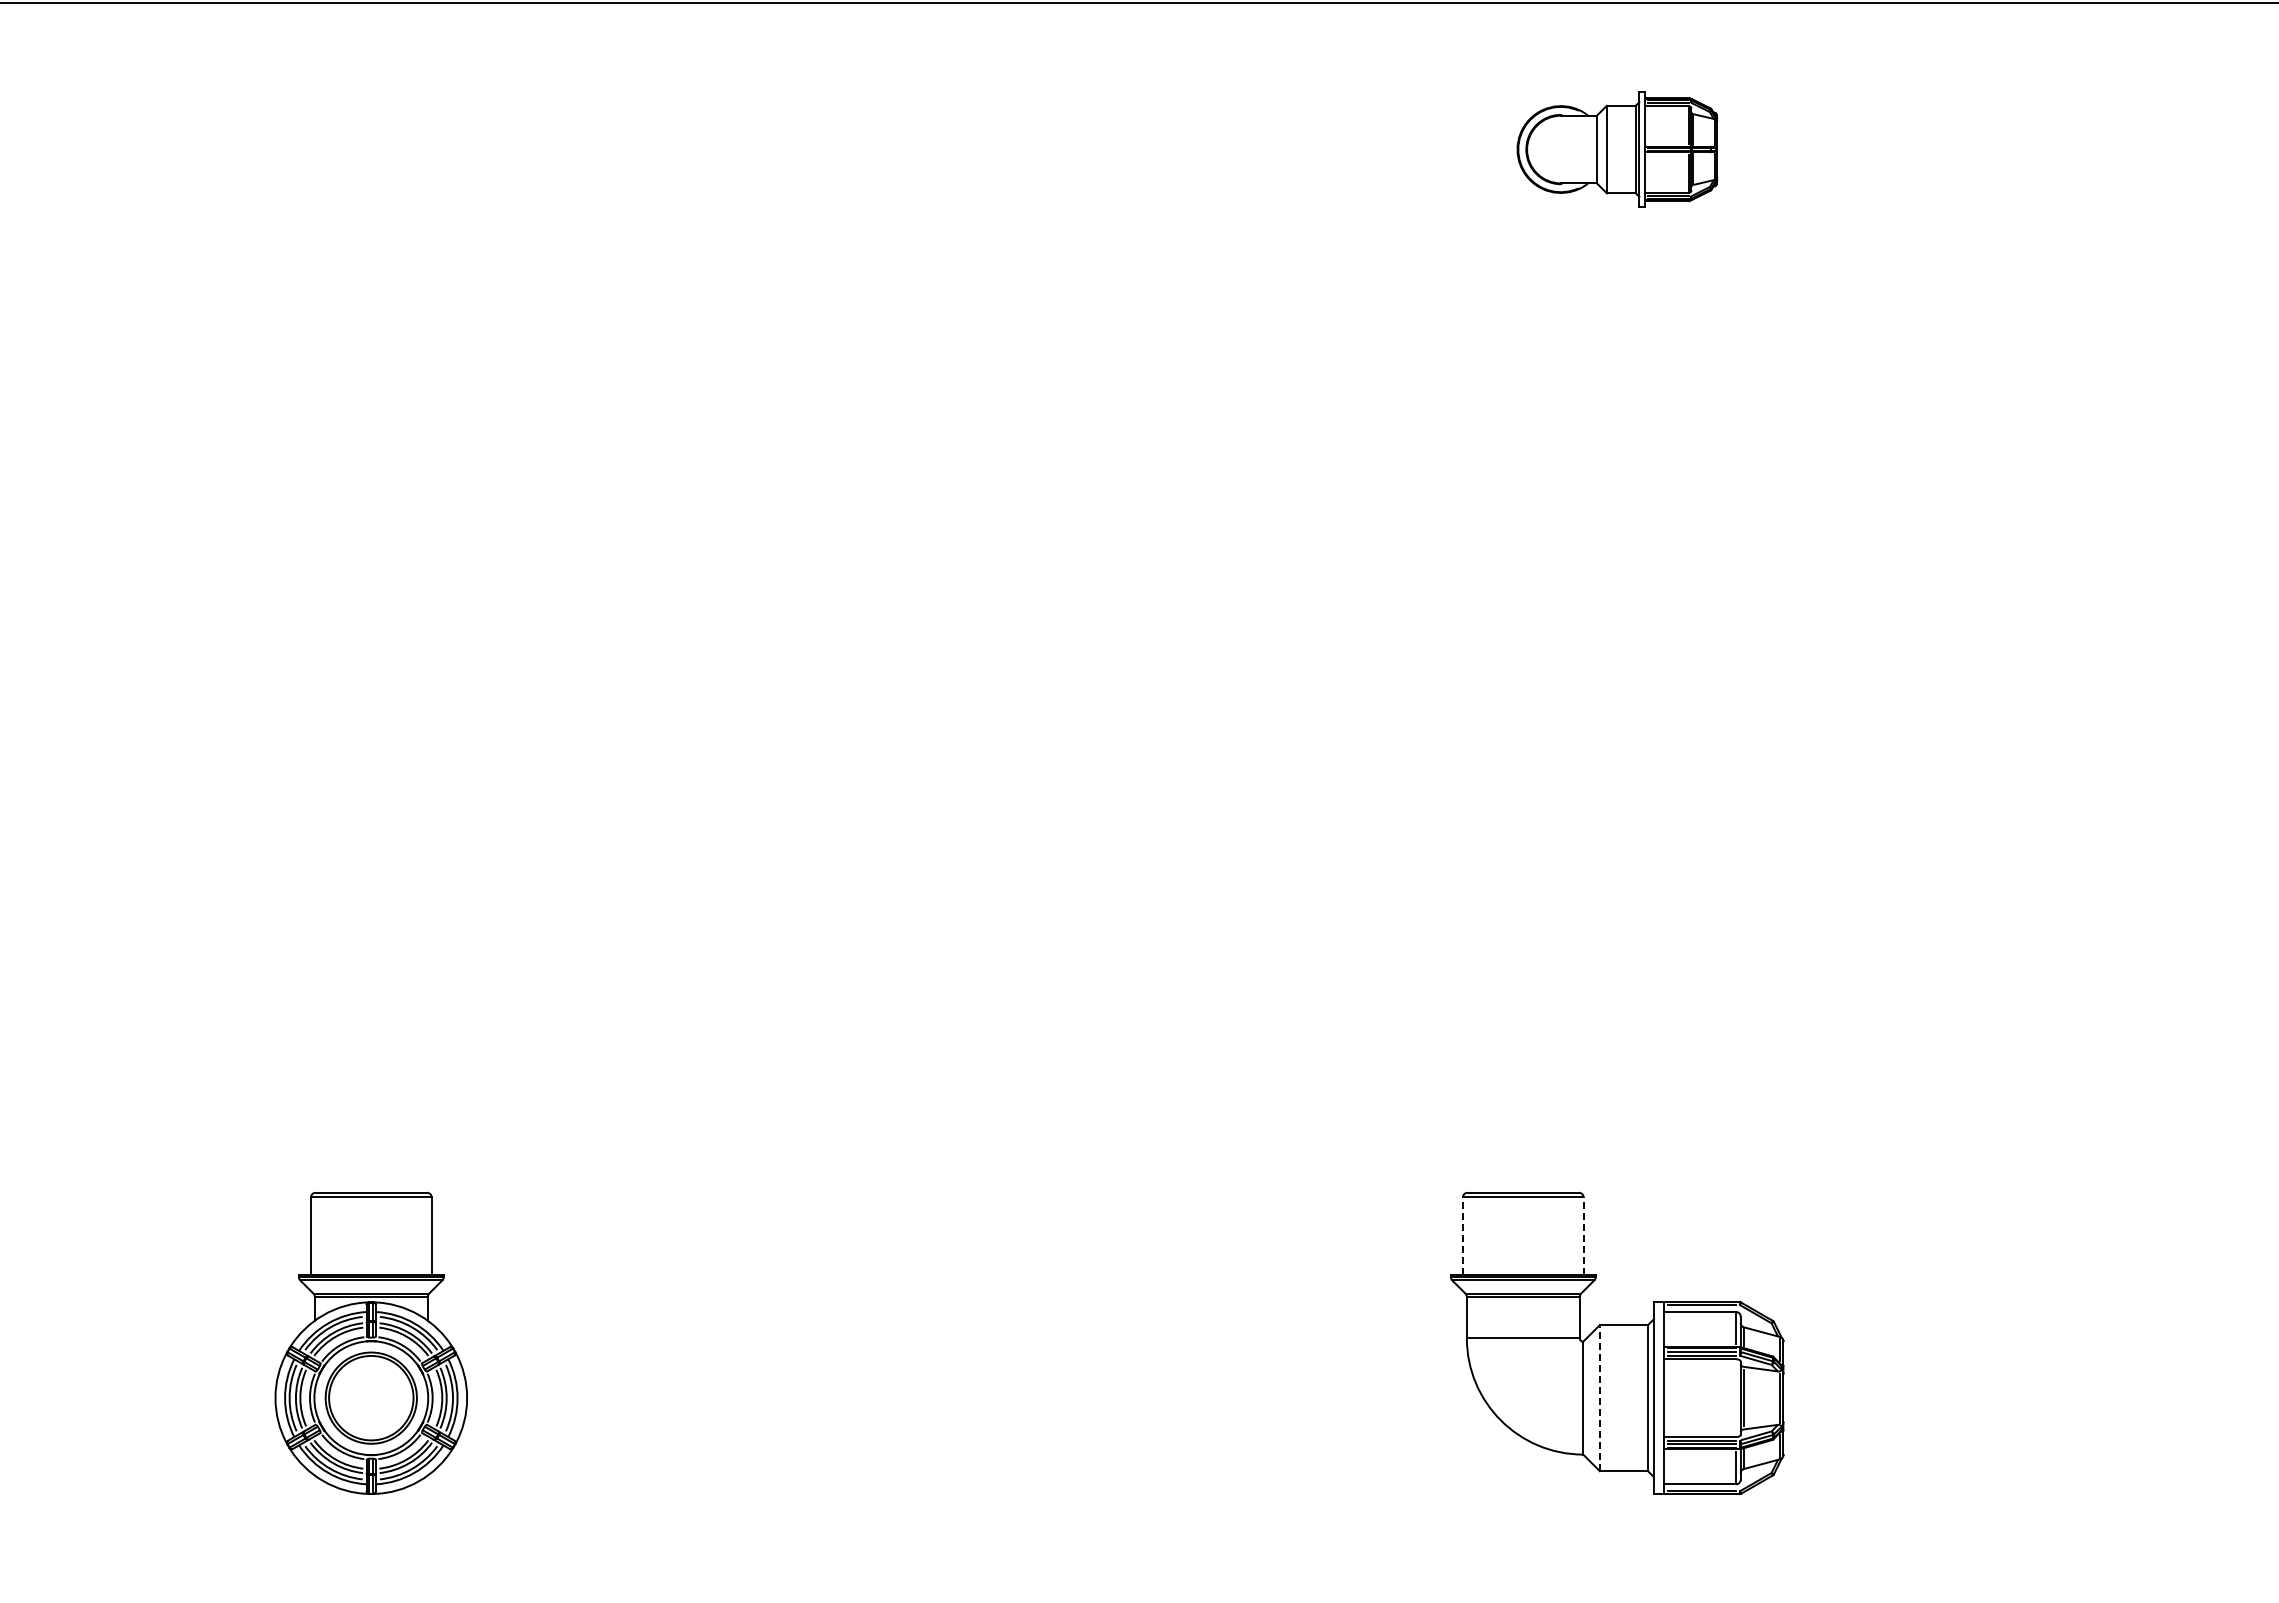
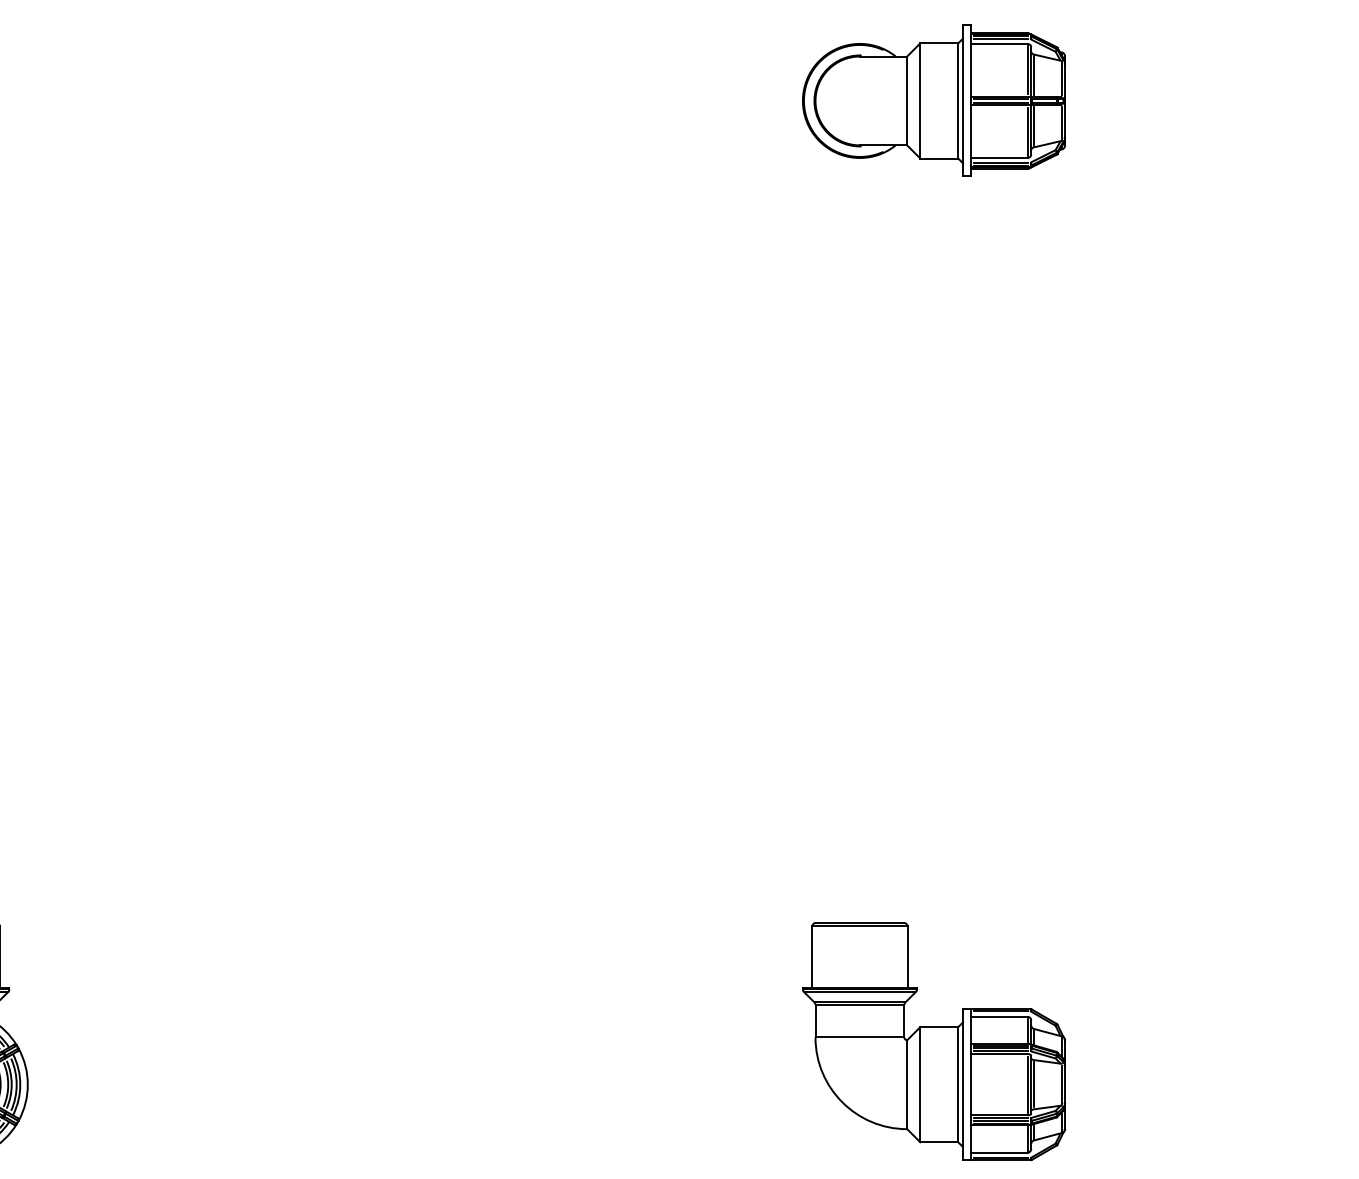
part: (1617, 149) -> (934, 100), size x1.67
line: (1462, 1236) -> (812, 957), dashed -> solid
line: (1583, 1236) -> (907, 957), dashed -> solid
line: (1599, 1397) -> (920, 1084), dashed -> solid
line: (1736, 1397) -> (1027, 1084), added

